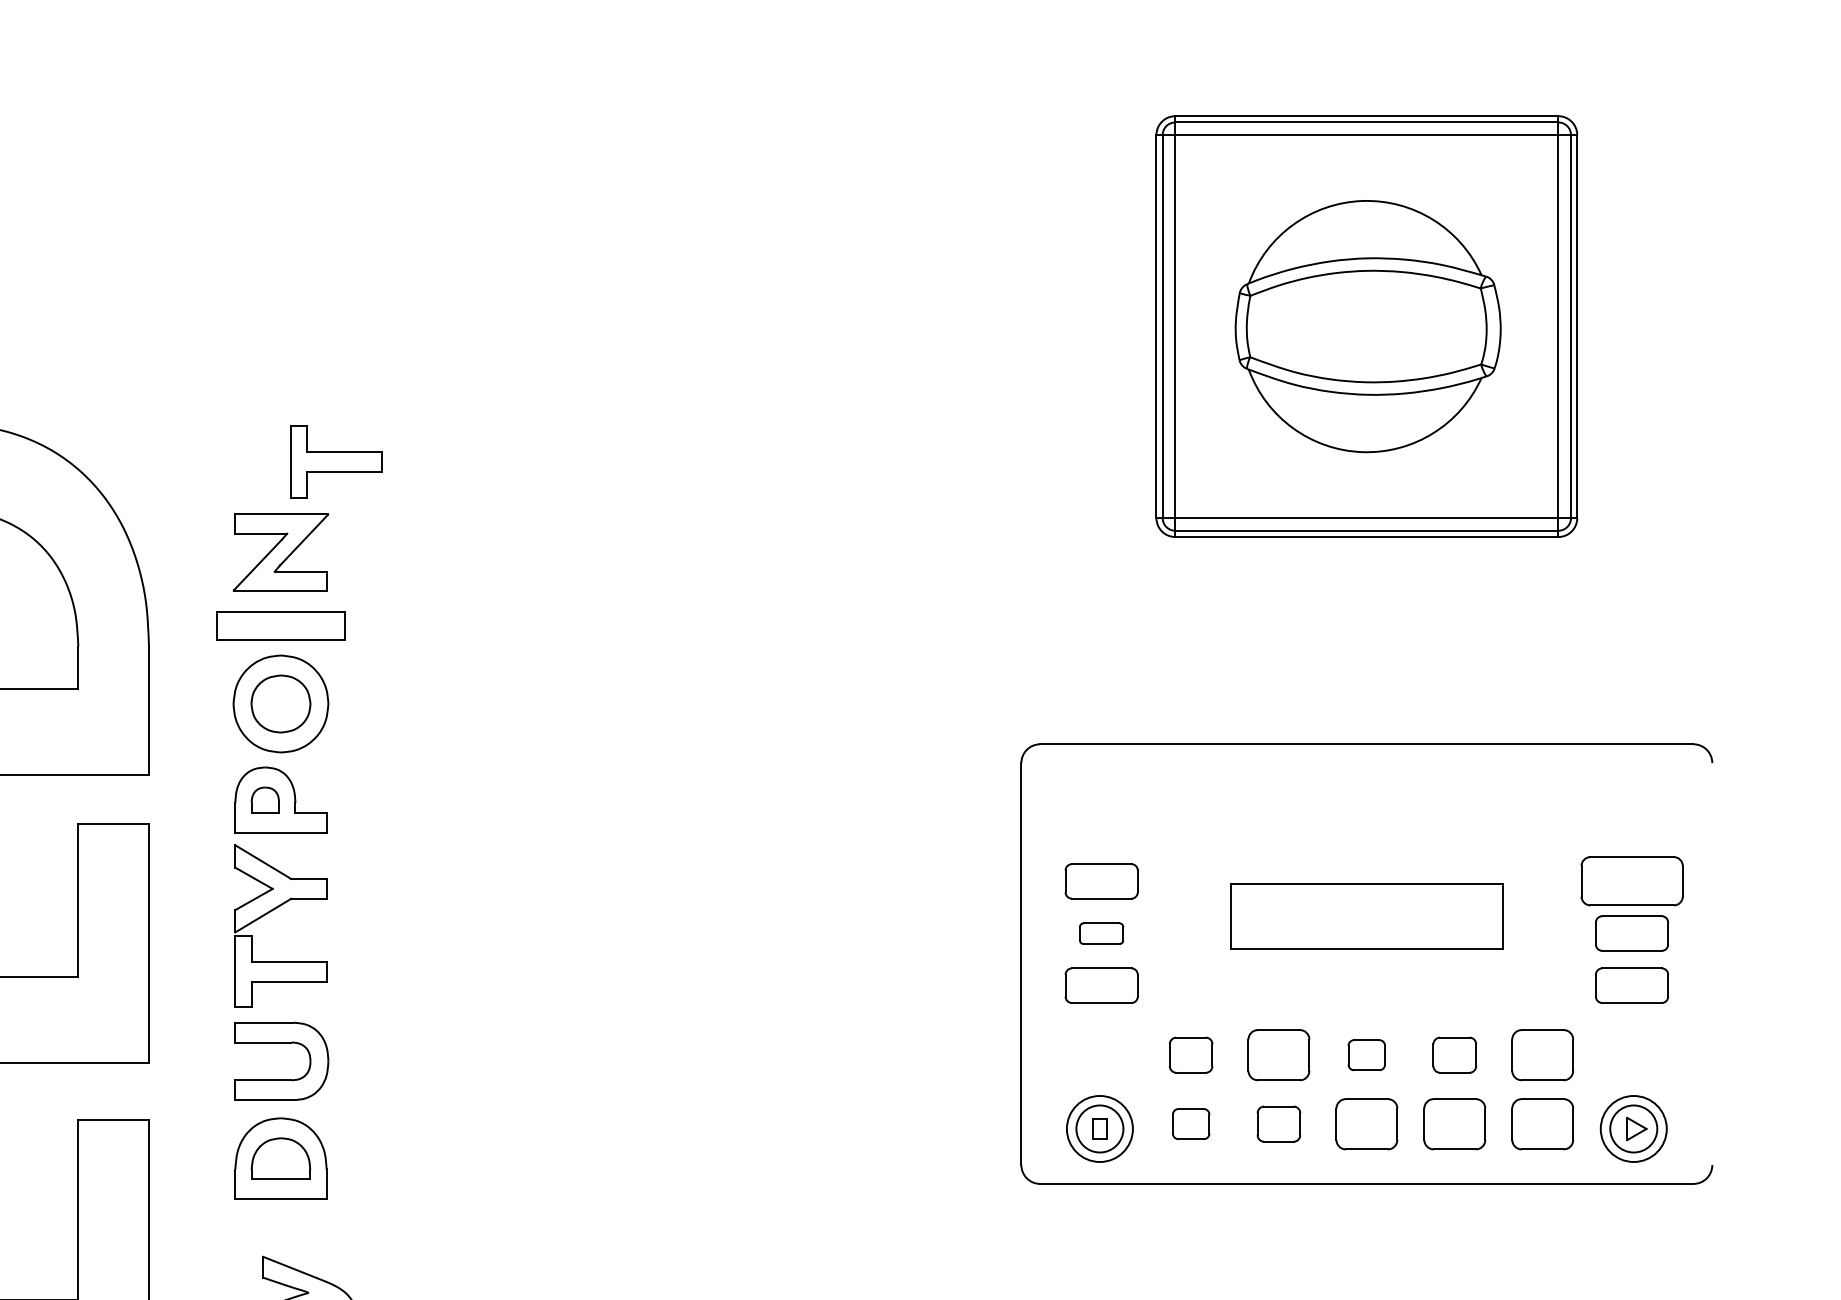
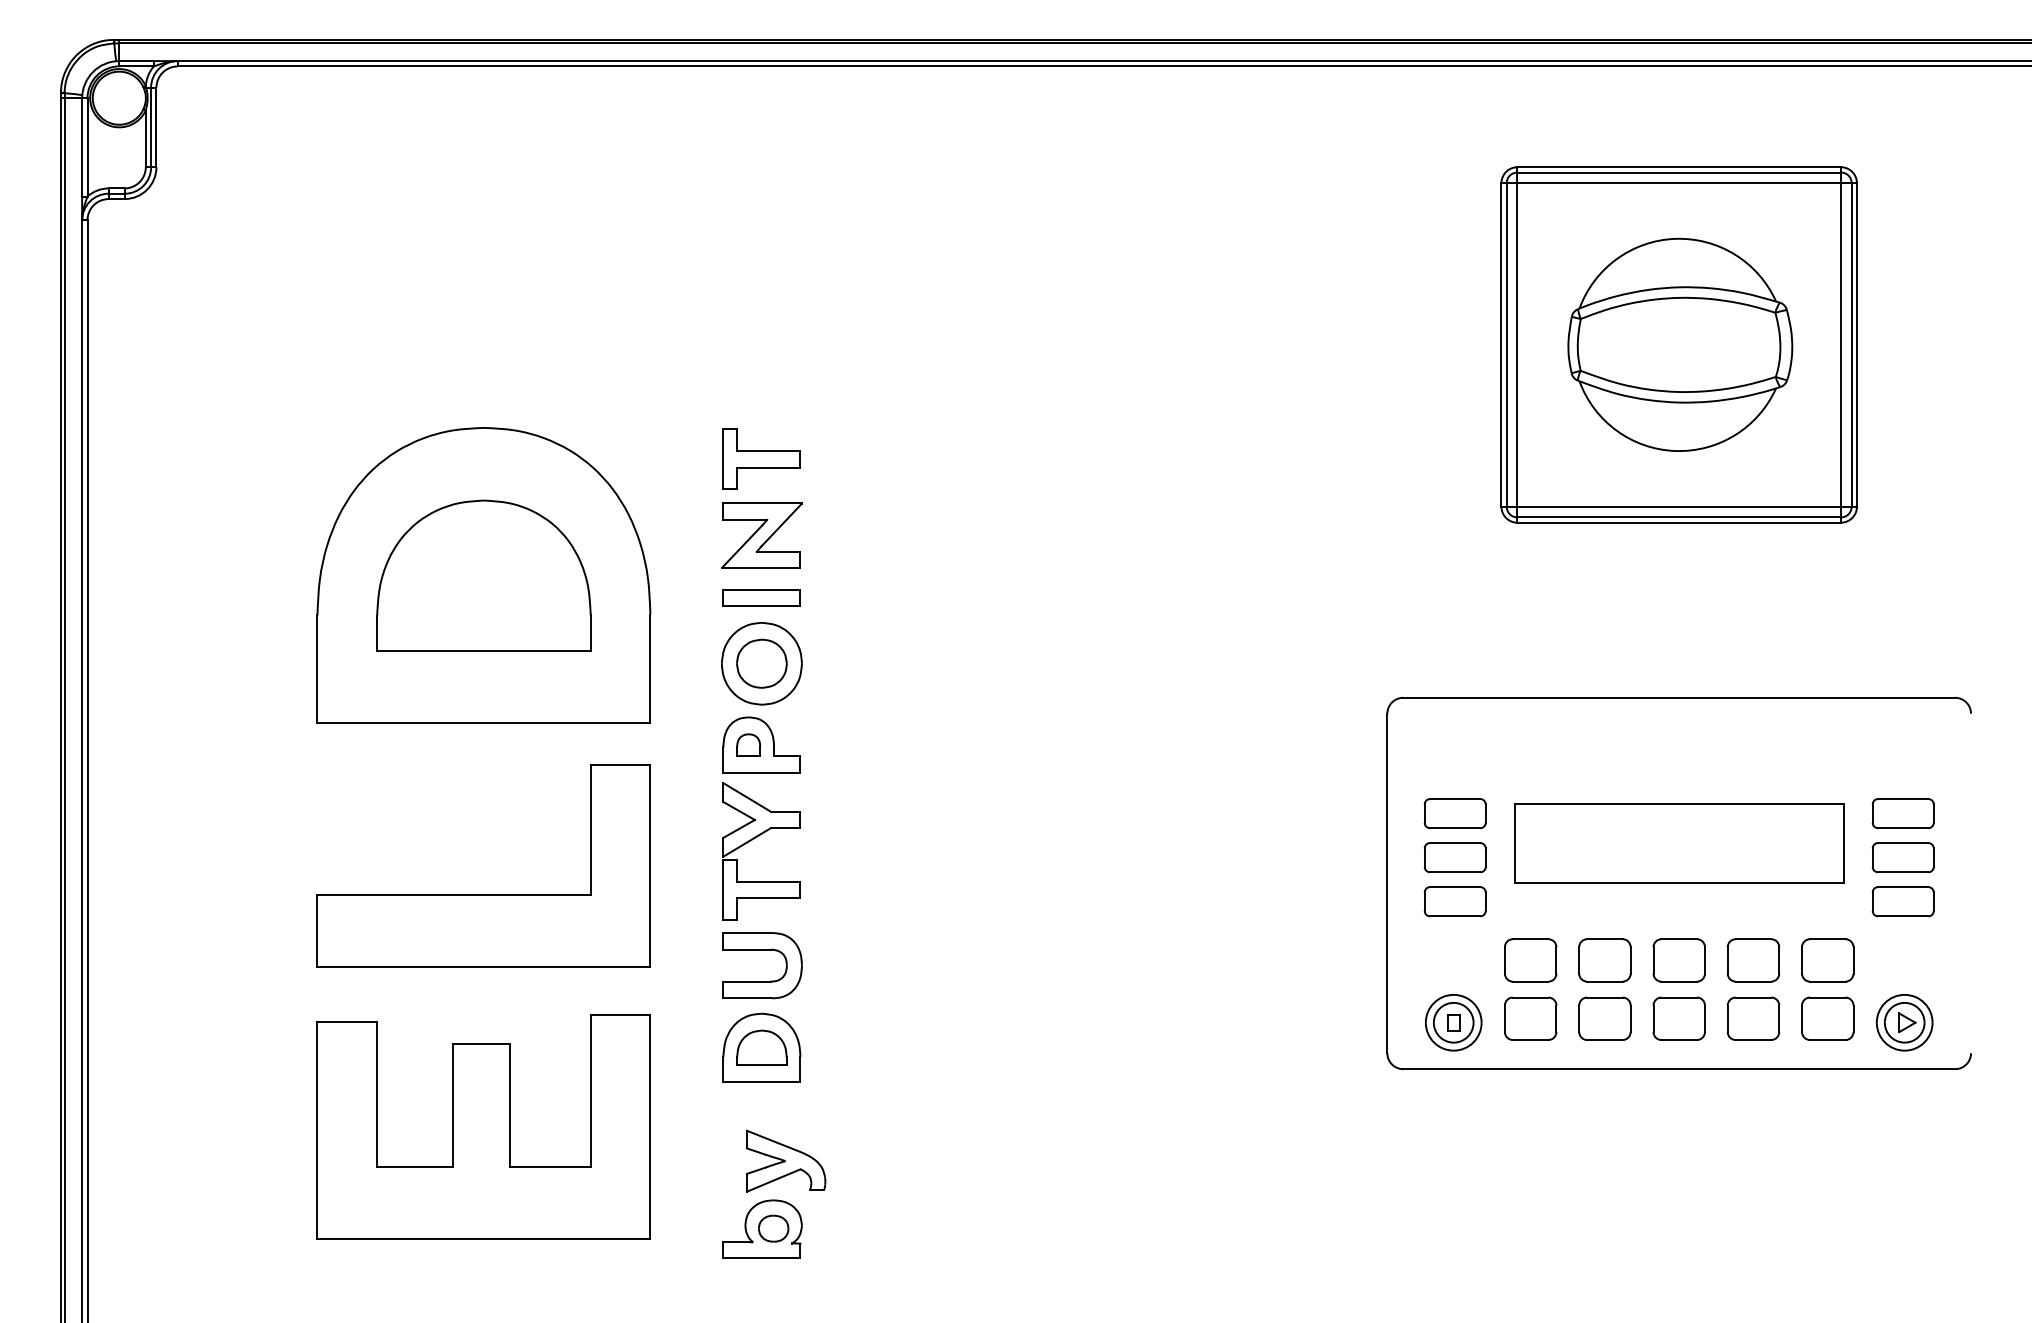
part: (336, 461) -> (761, 458), moved
part: (280, 625) -> (761, 597), size x0.71
part: (1631, 881) -> (1902, 813), size x0.71
part: (1367, 916) -> (1679, 843), size x1.43
part: (1100, 933) -> (1454, 857), size x1.67
part: (1190, 1055) -> (1530, 960), size x1.43
part: (1366, 1055) -> (1678, 960), size x1.67
part: (1454, 1055) -> (1753, 960), size x1.43
part: (1190, 1123) -> (1530, 1018), size x1.67
part: (1278, 1123) -> (1604, 1018), size x1.43

